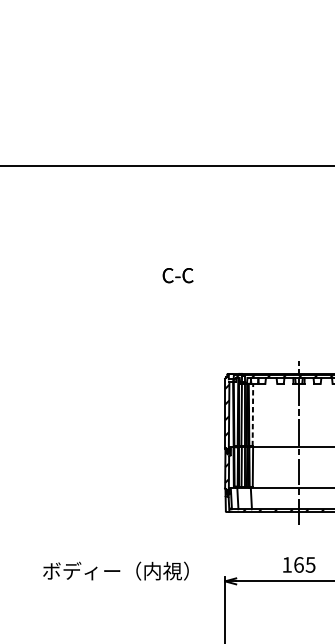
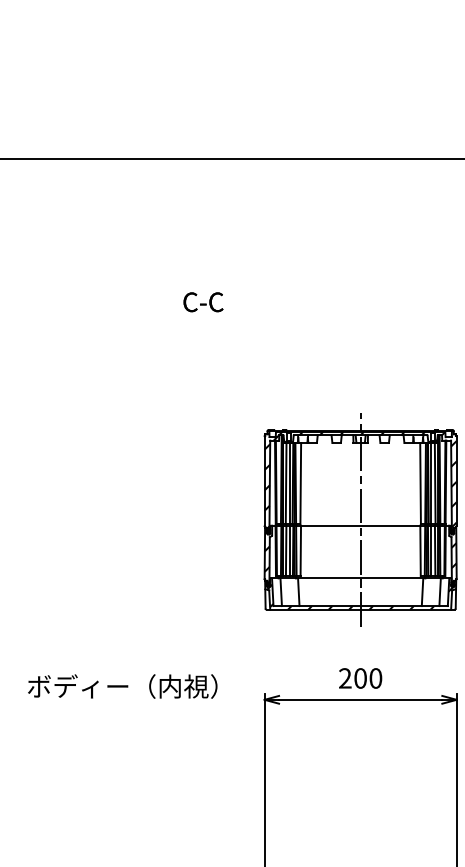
line: (252, 414) -> (300, 483), dashed -> solid
text: (298, 564) -> (360, 678), 165 -> 200

